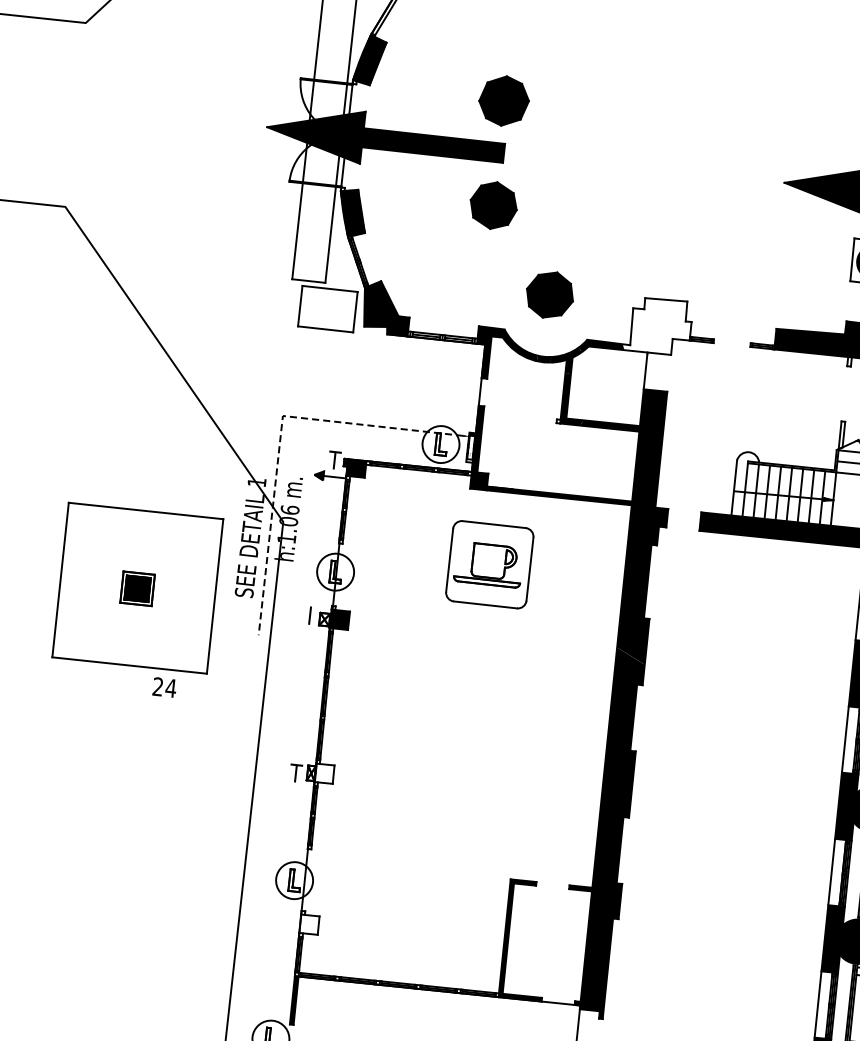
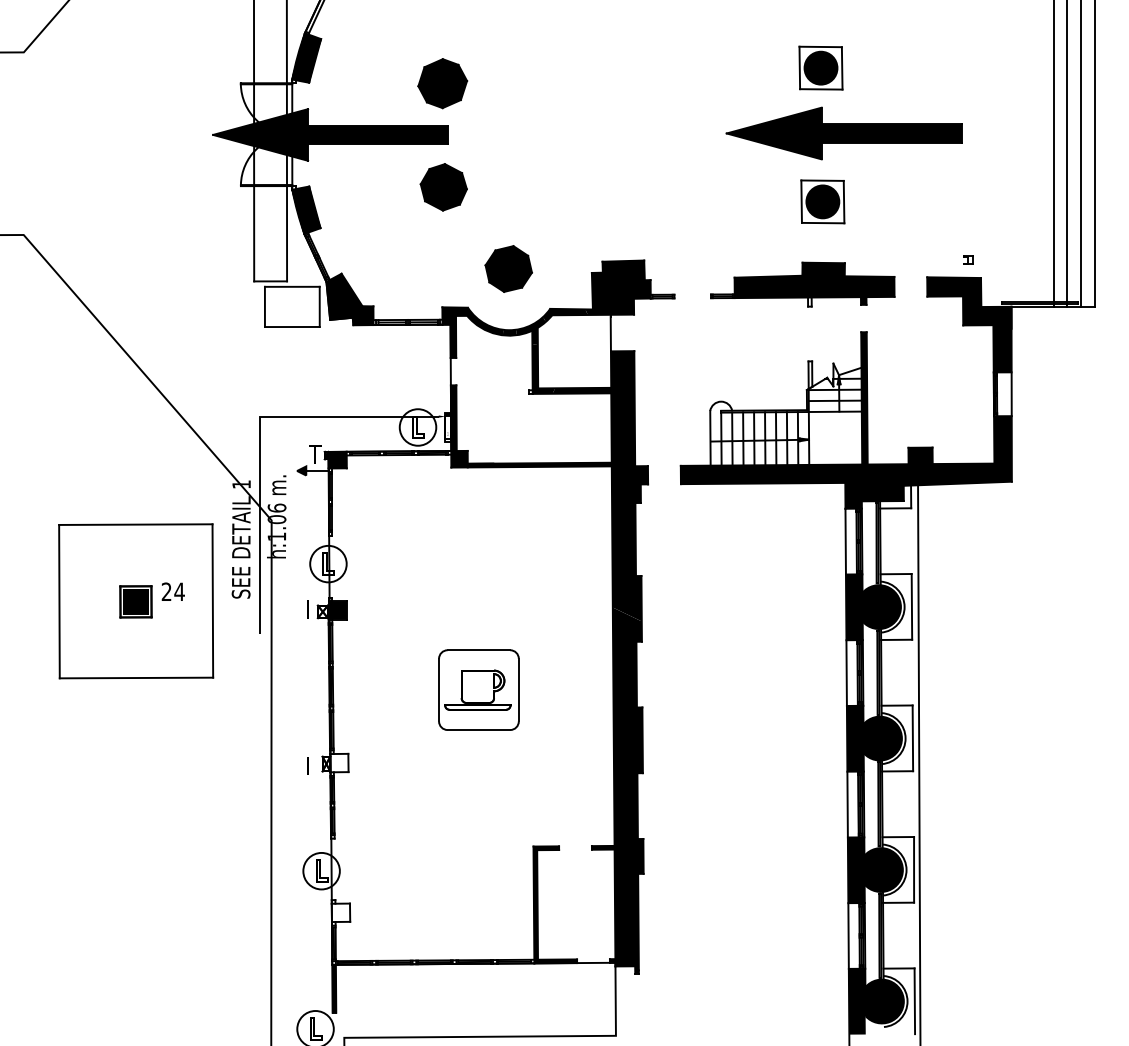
fill: (657, 325) -> (617, 287), added
line: (280, 435) -> (259, 435), dashed -> solid
part: (489, 564) -> (478, 689), moved
text: (163, 687) -> (172, 591), moved
text: (296, 773) -> (311, 765), T -> I

